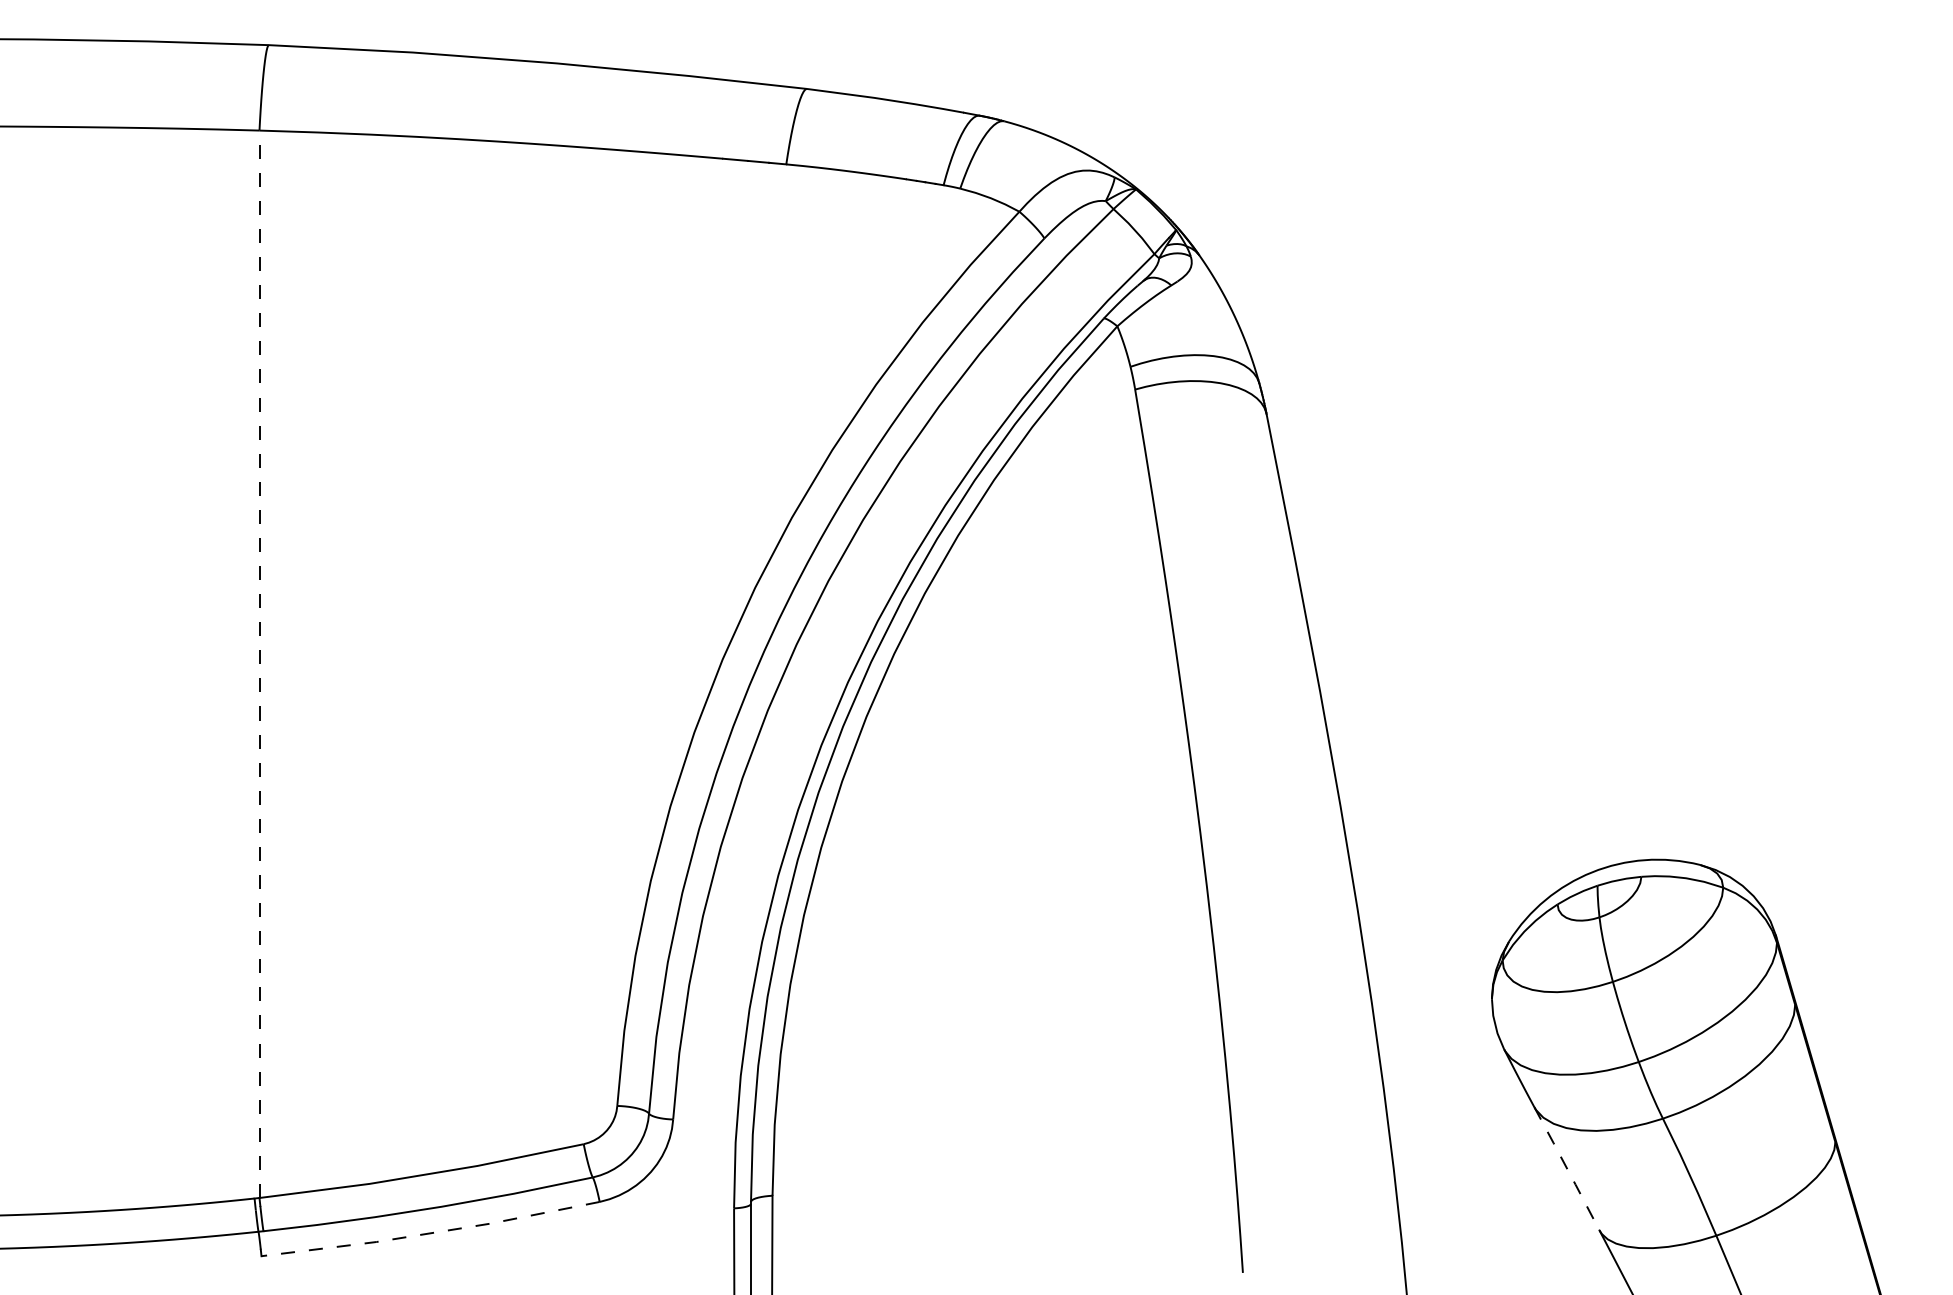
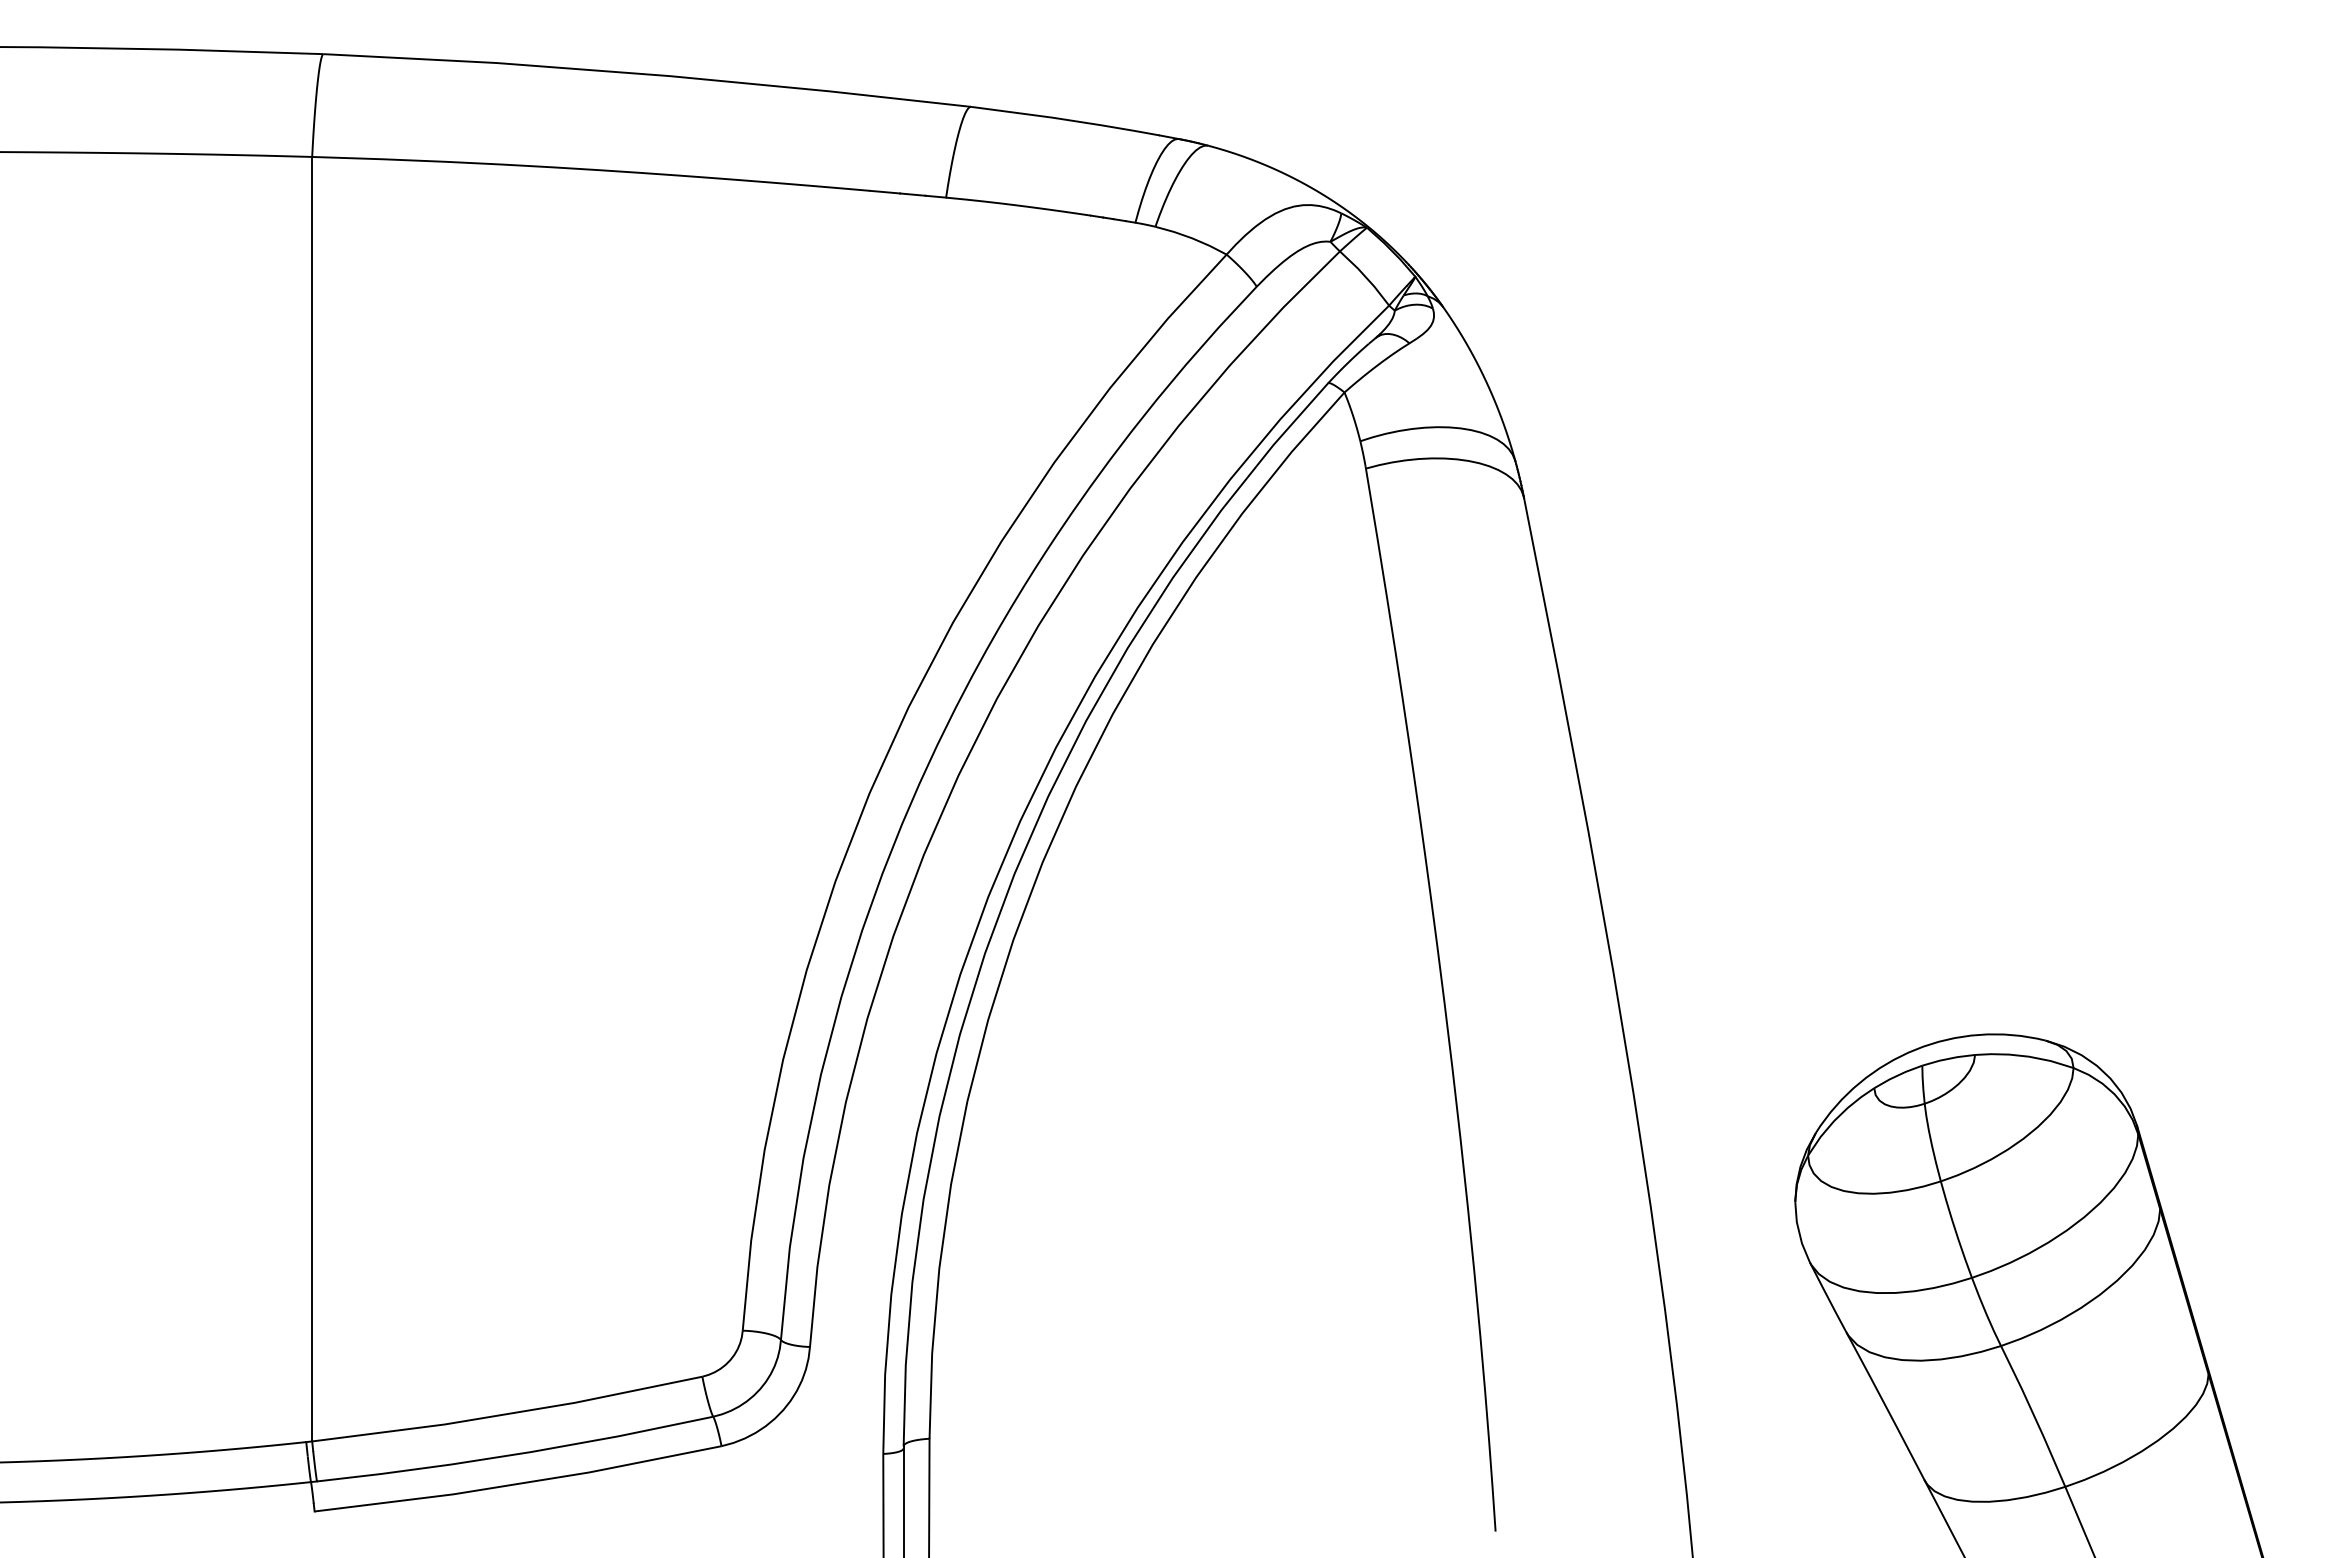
line: (259, 663) -> (312, 798), dashed -> solid
line: (1567, 1168) -> (1886, 1406), dashed -> solid
line: (431, 1232) -> (519, 1483), dashed -> solid

